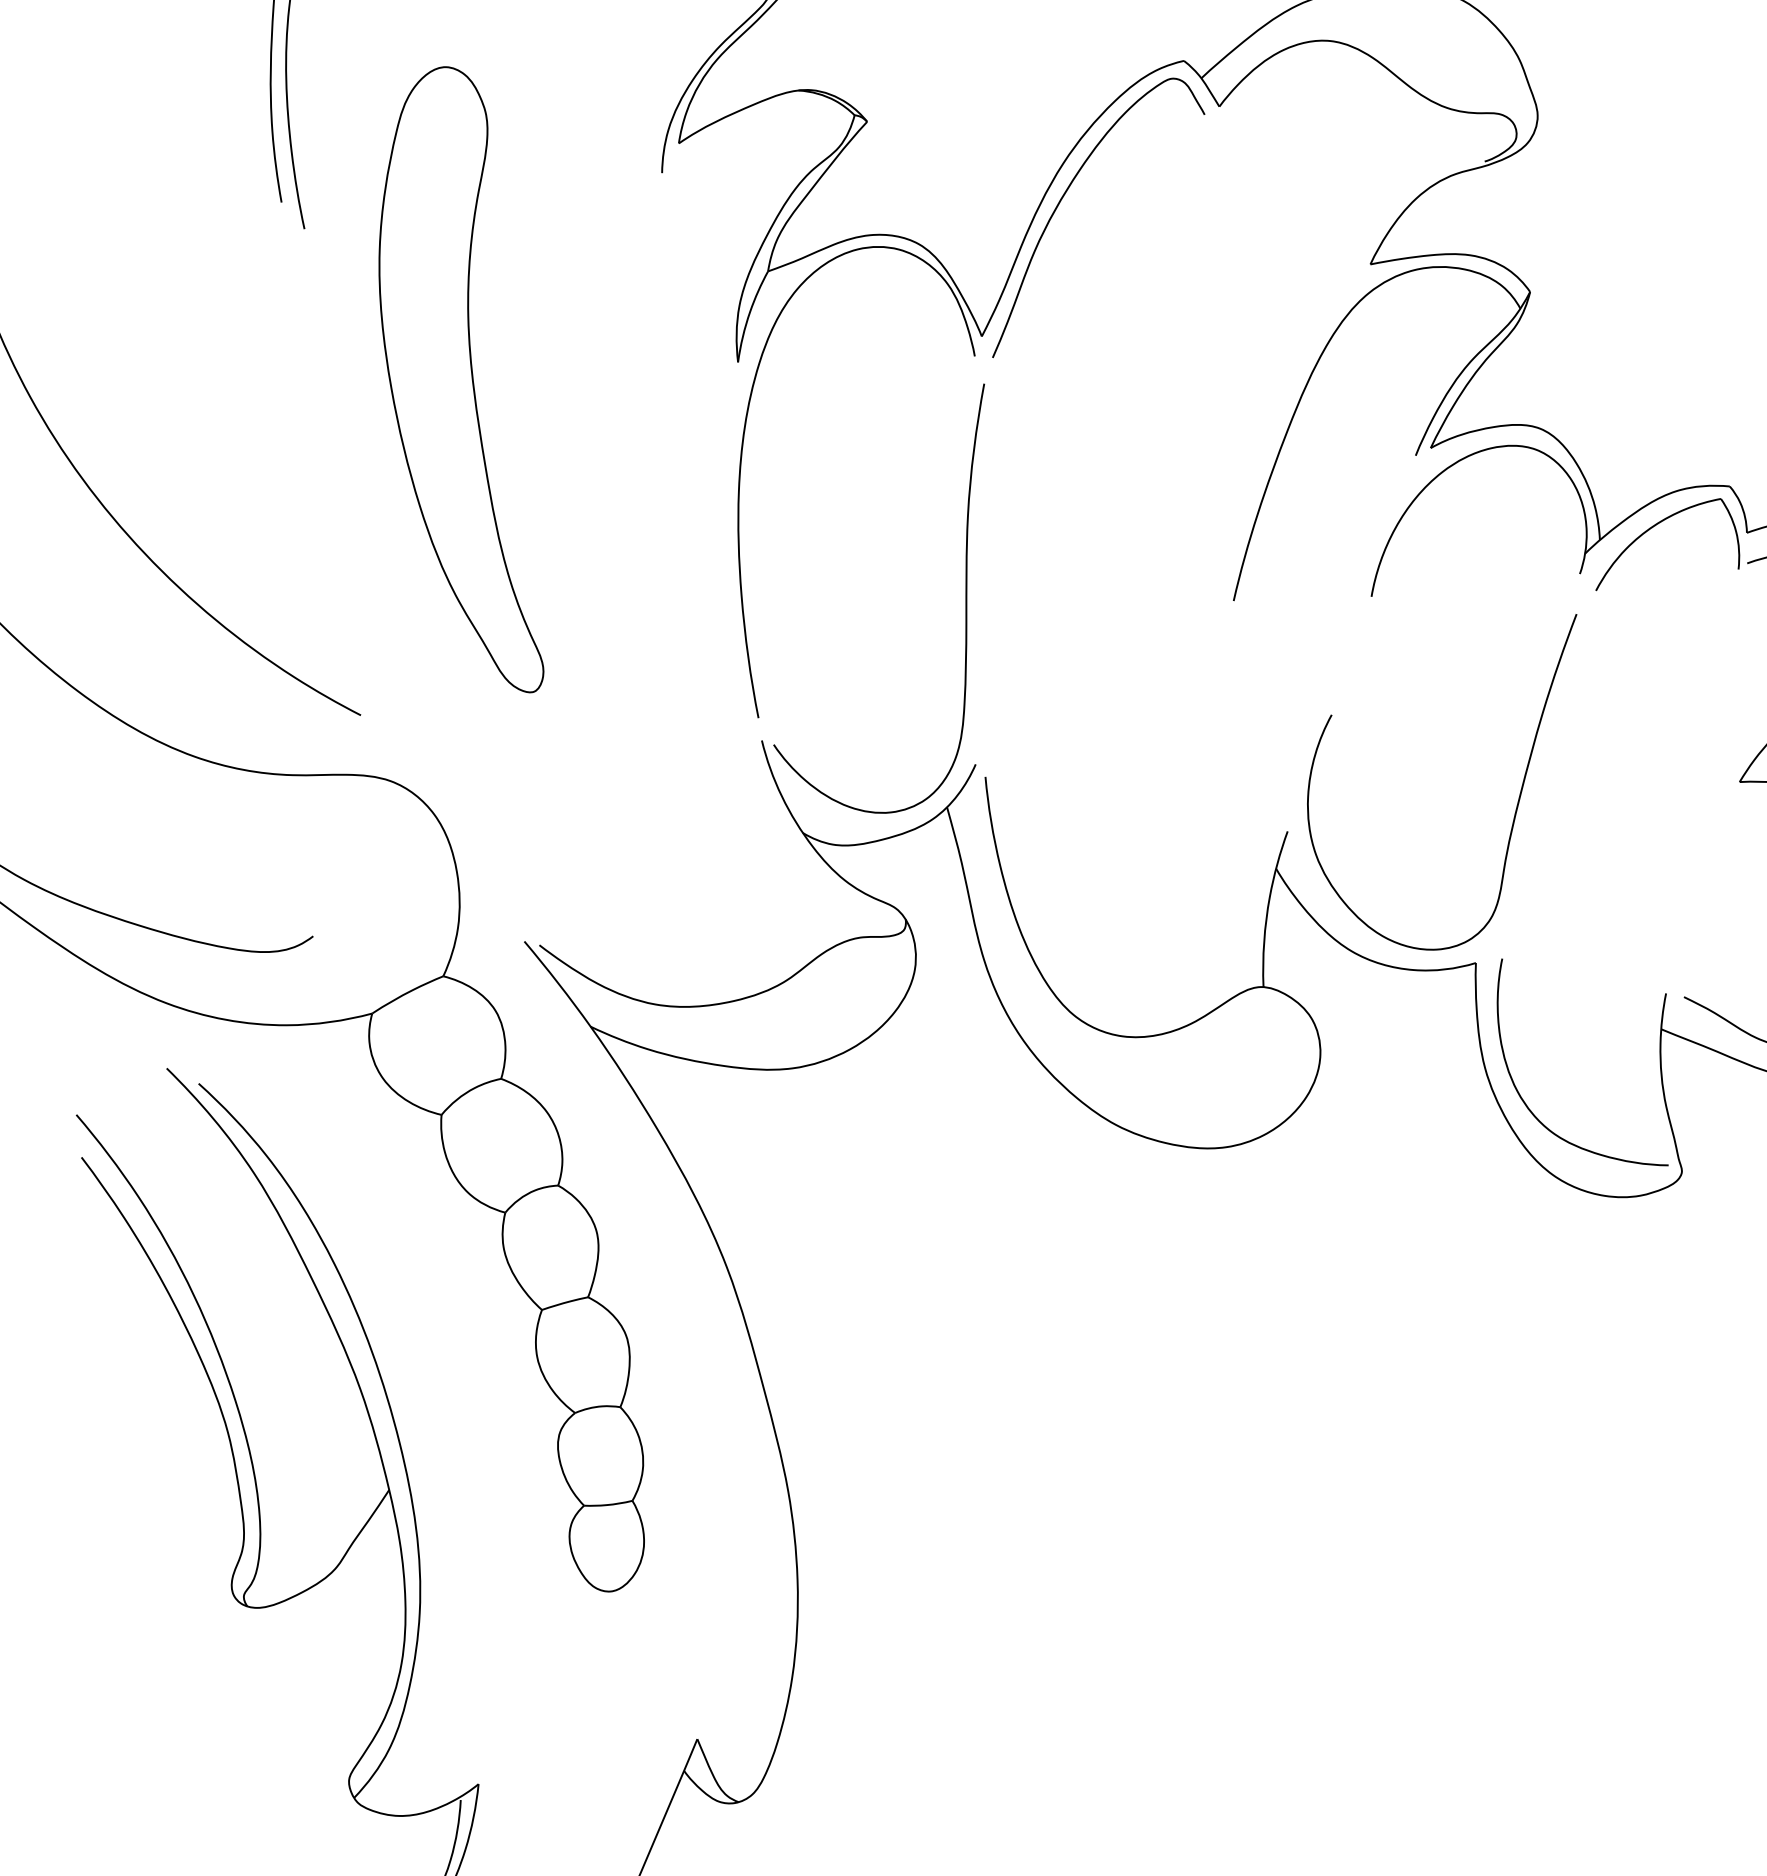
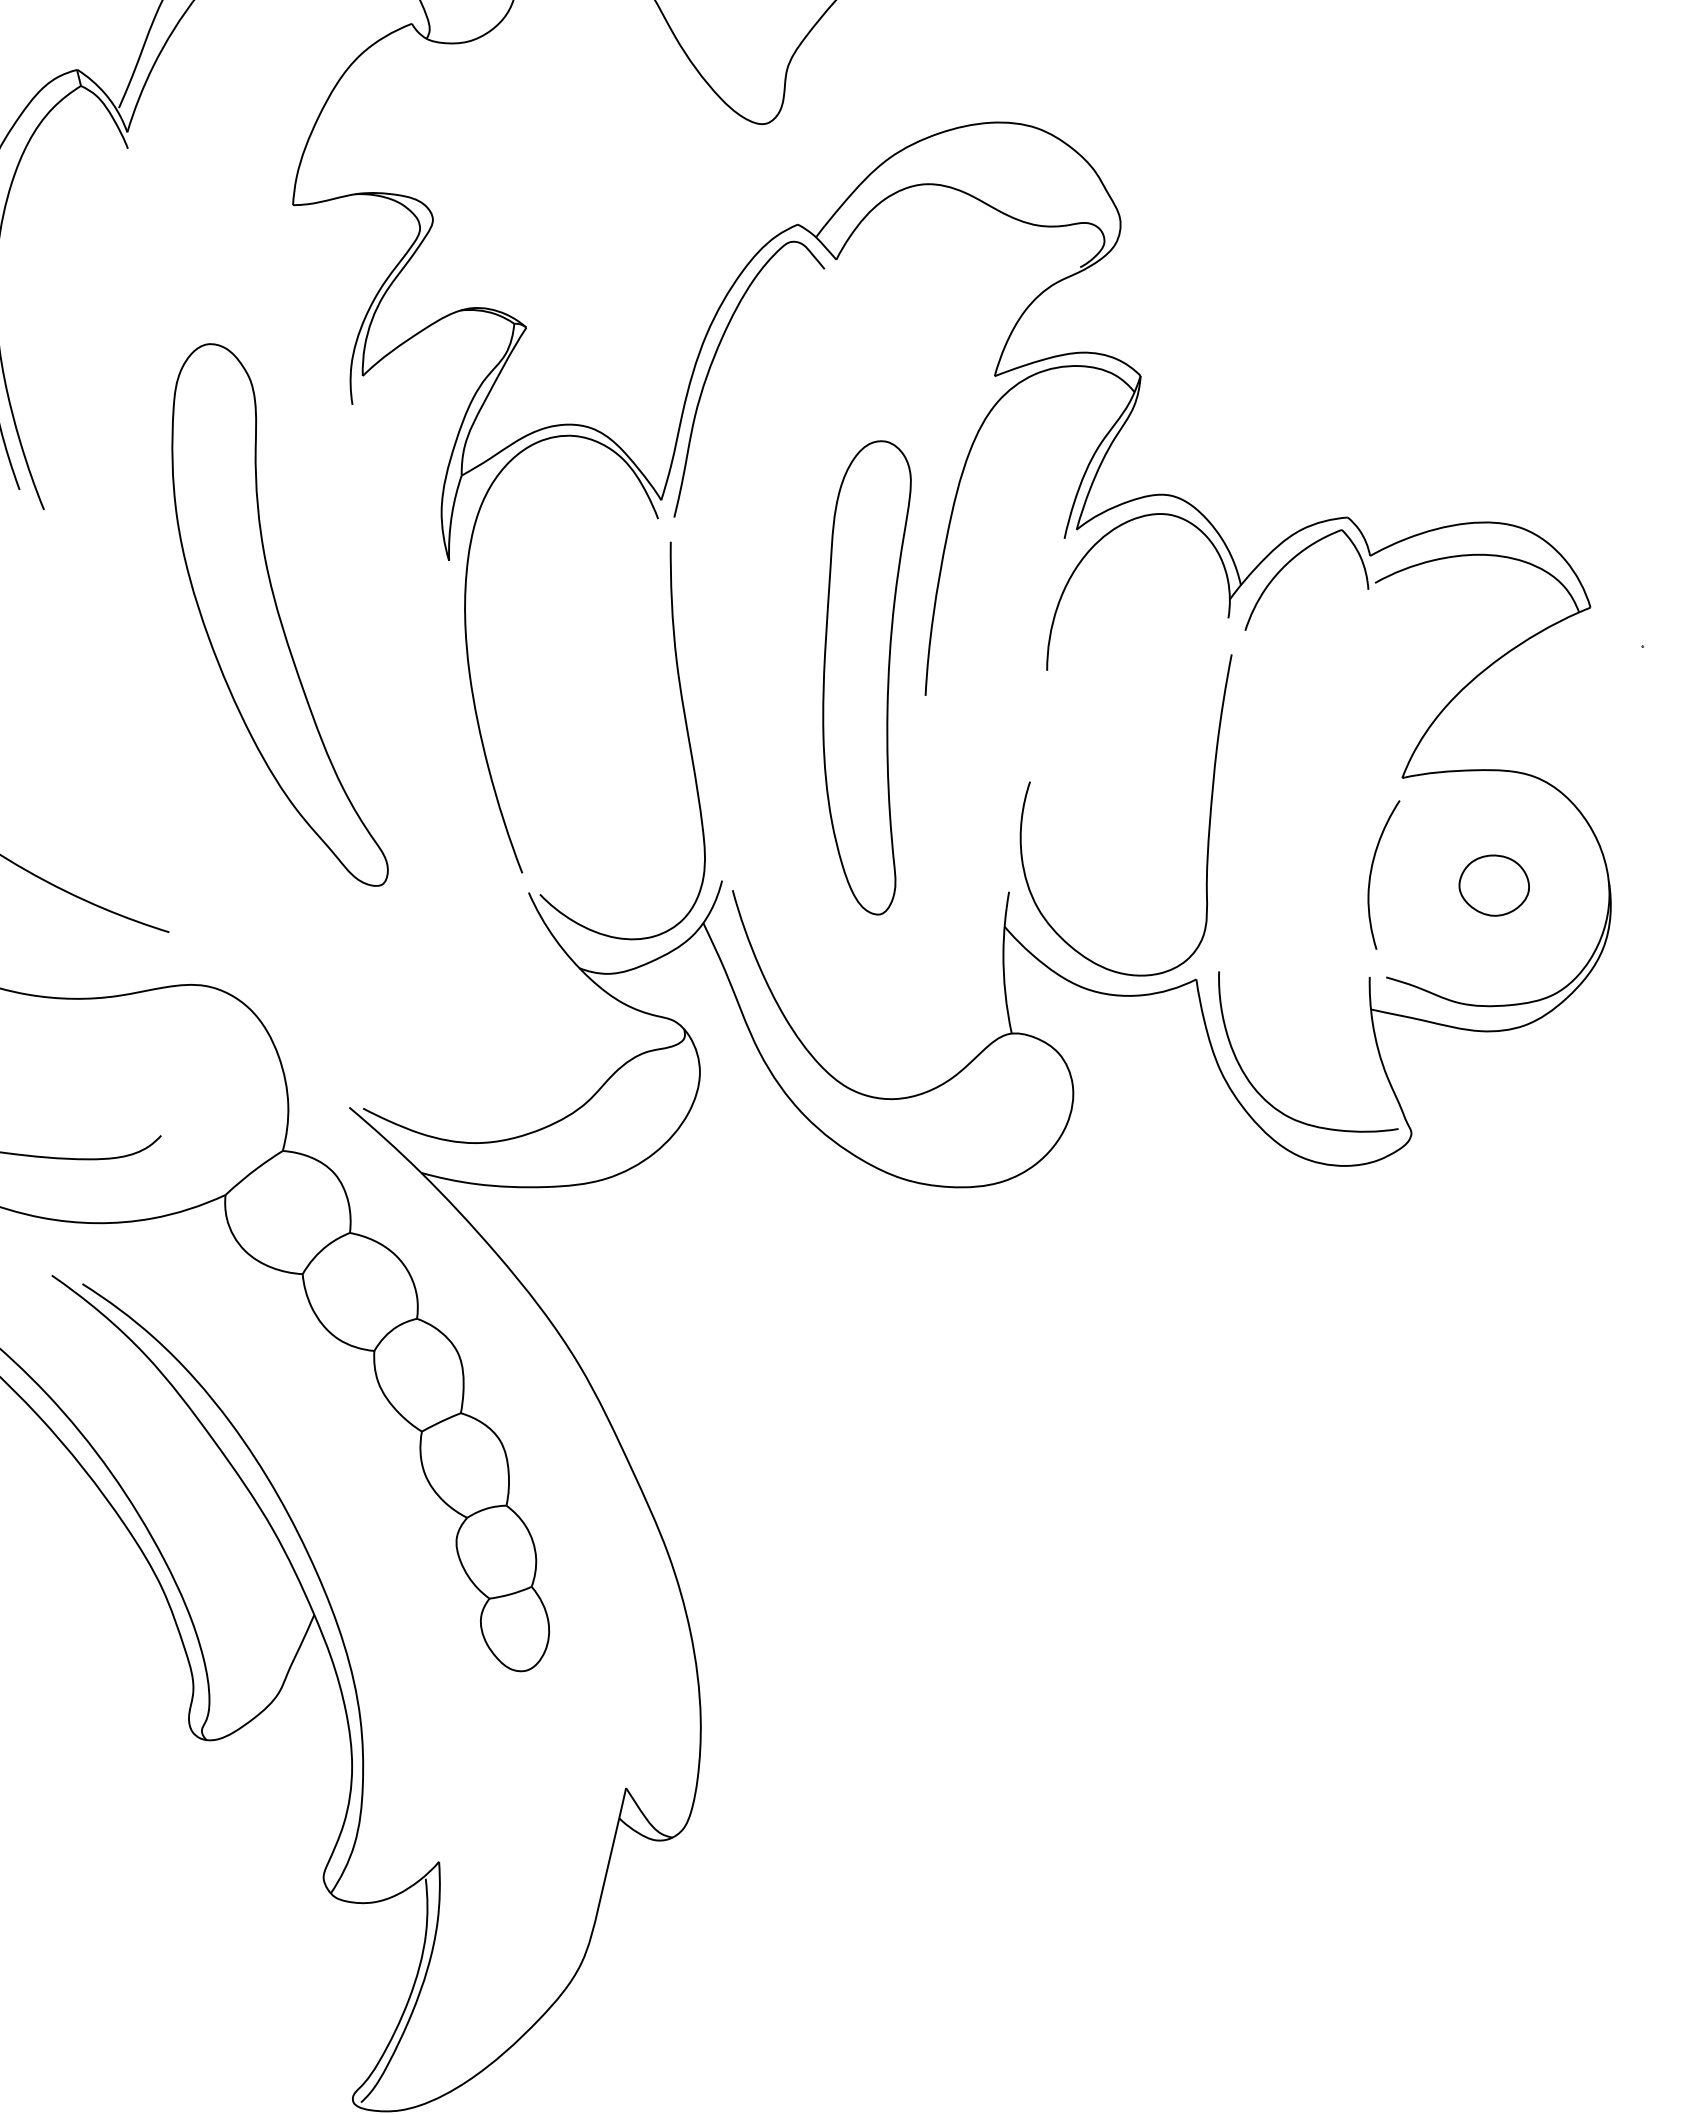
part: (473, 376) -> (279, 614), moved
part: (1172, 569) -> (866, 677), added
curve: (1689, 877) -> (1372, 870), added

